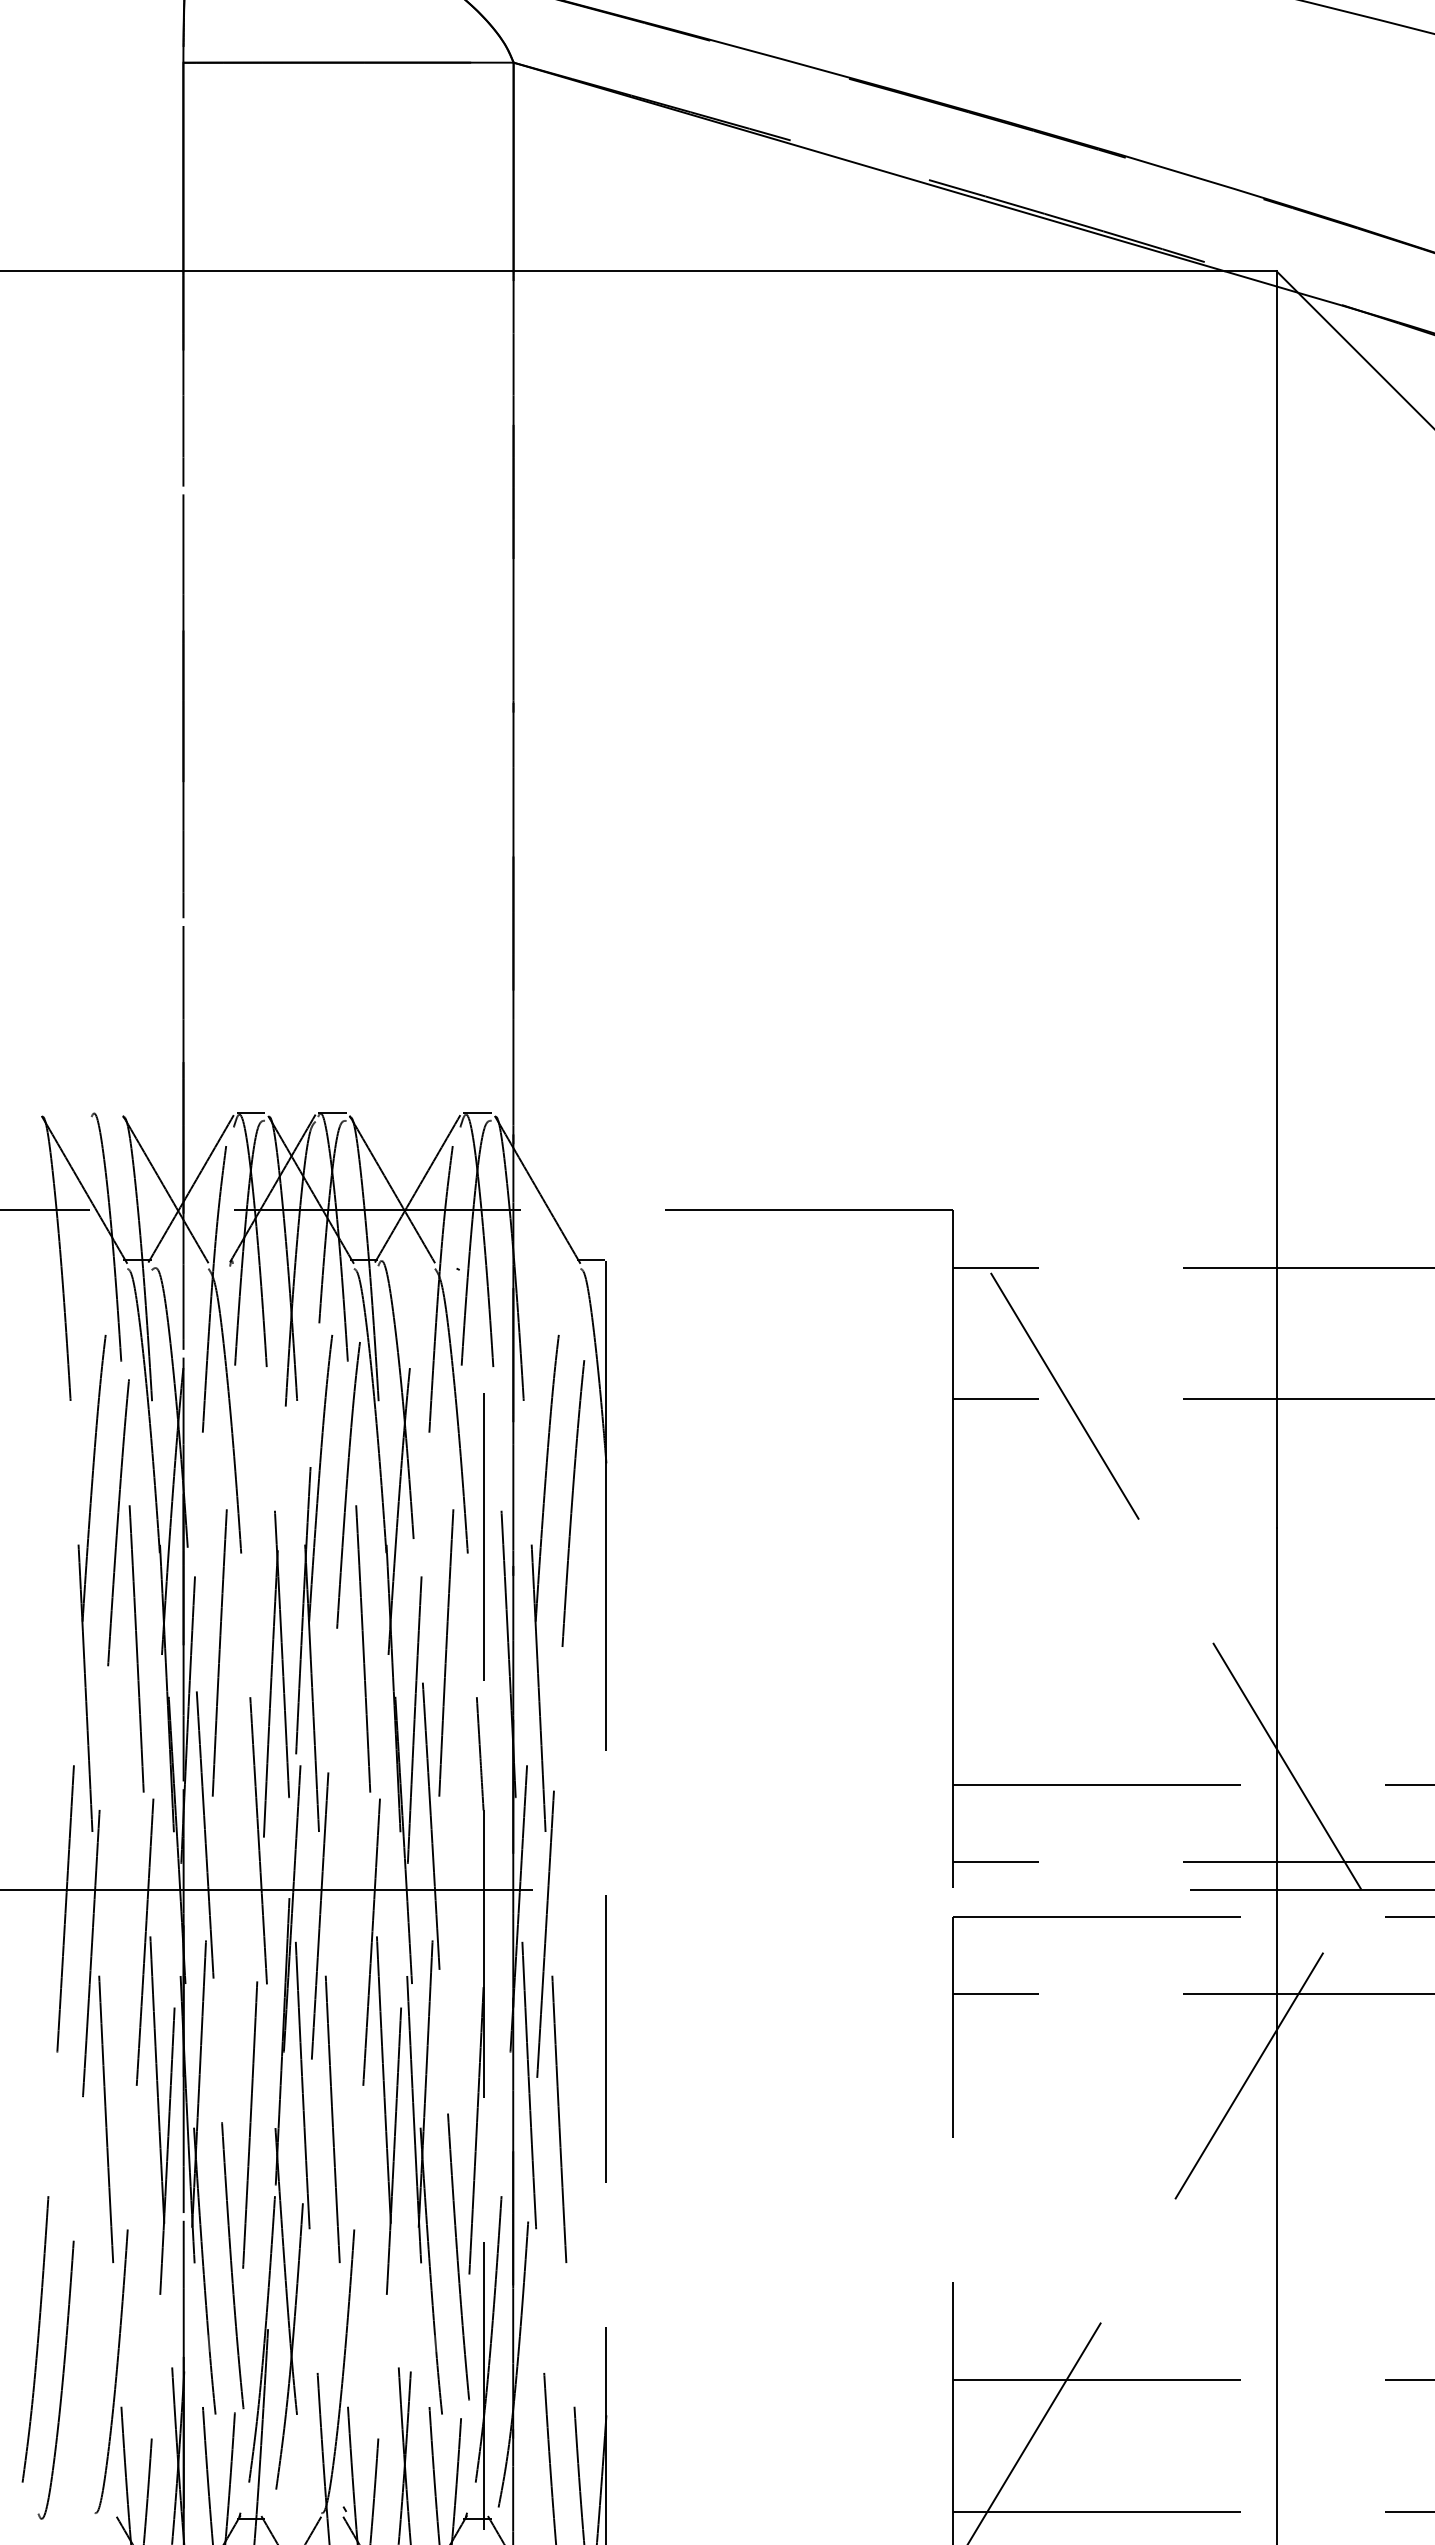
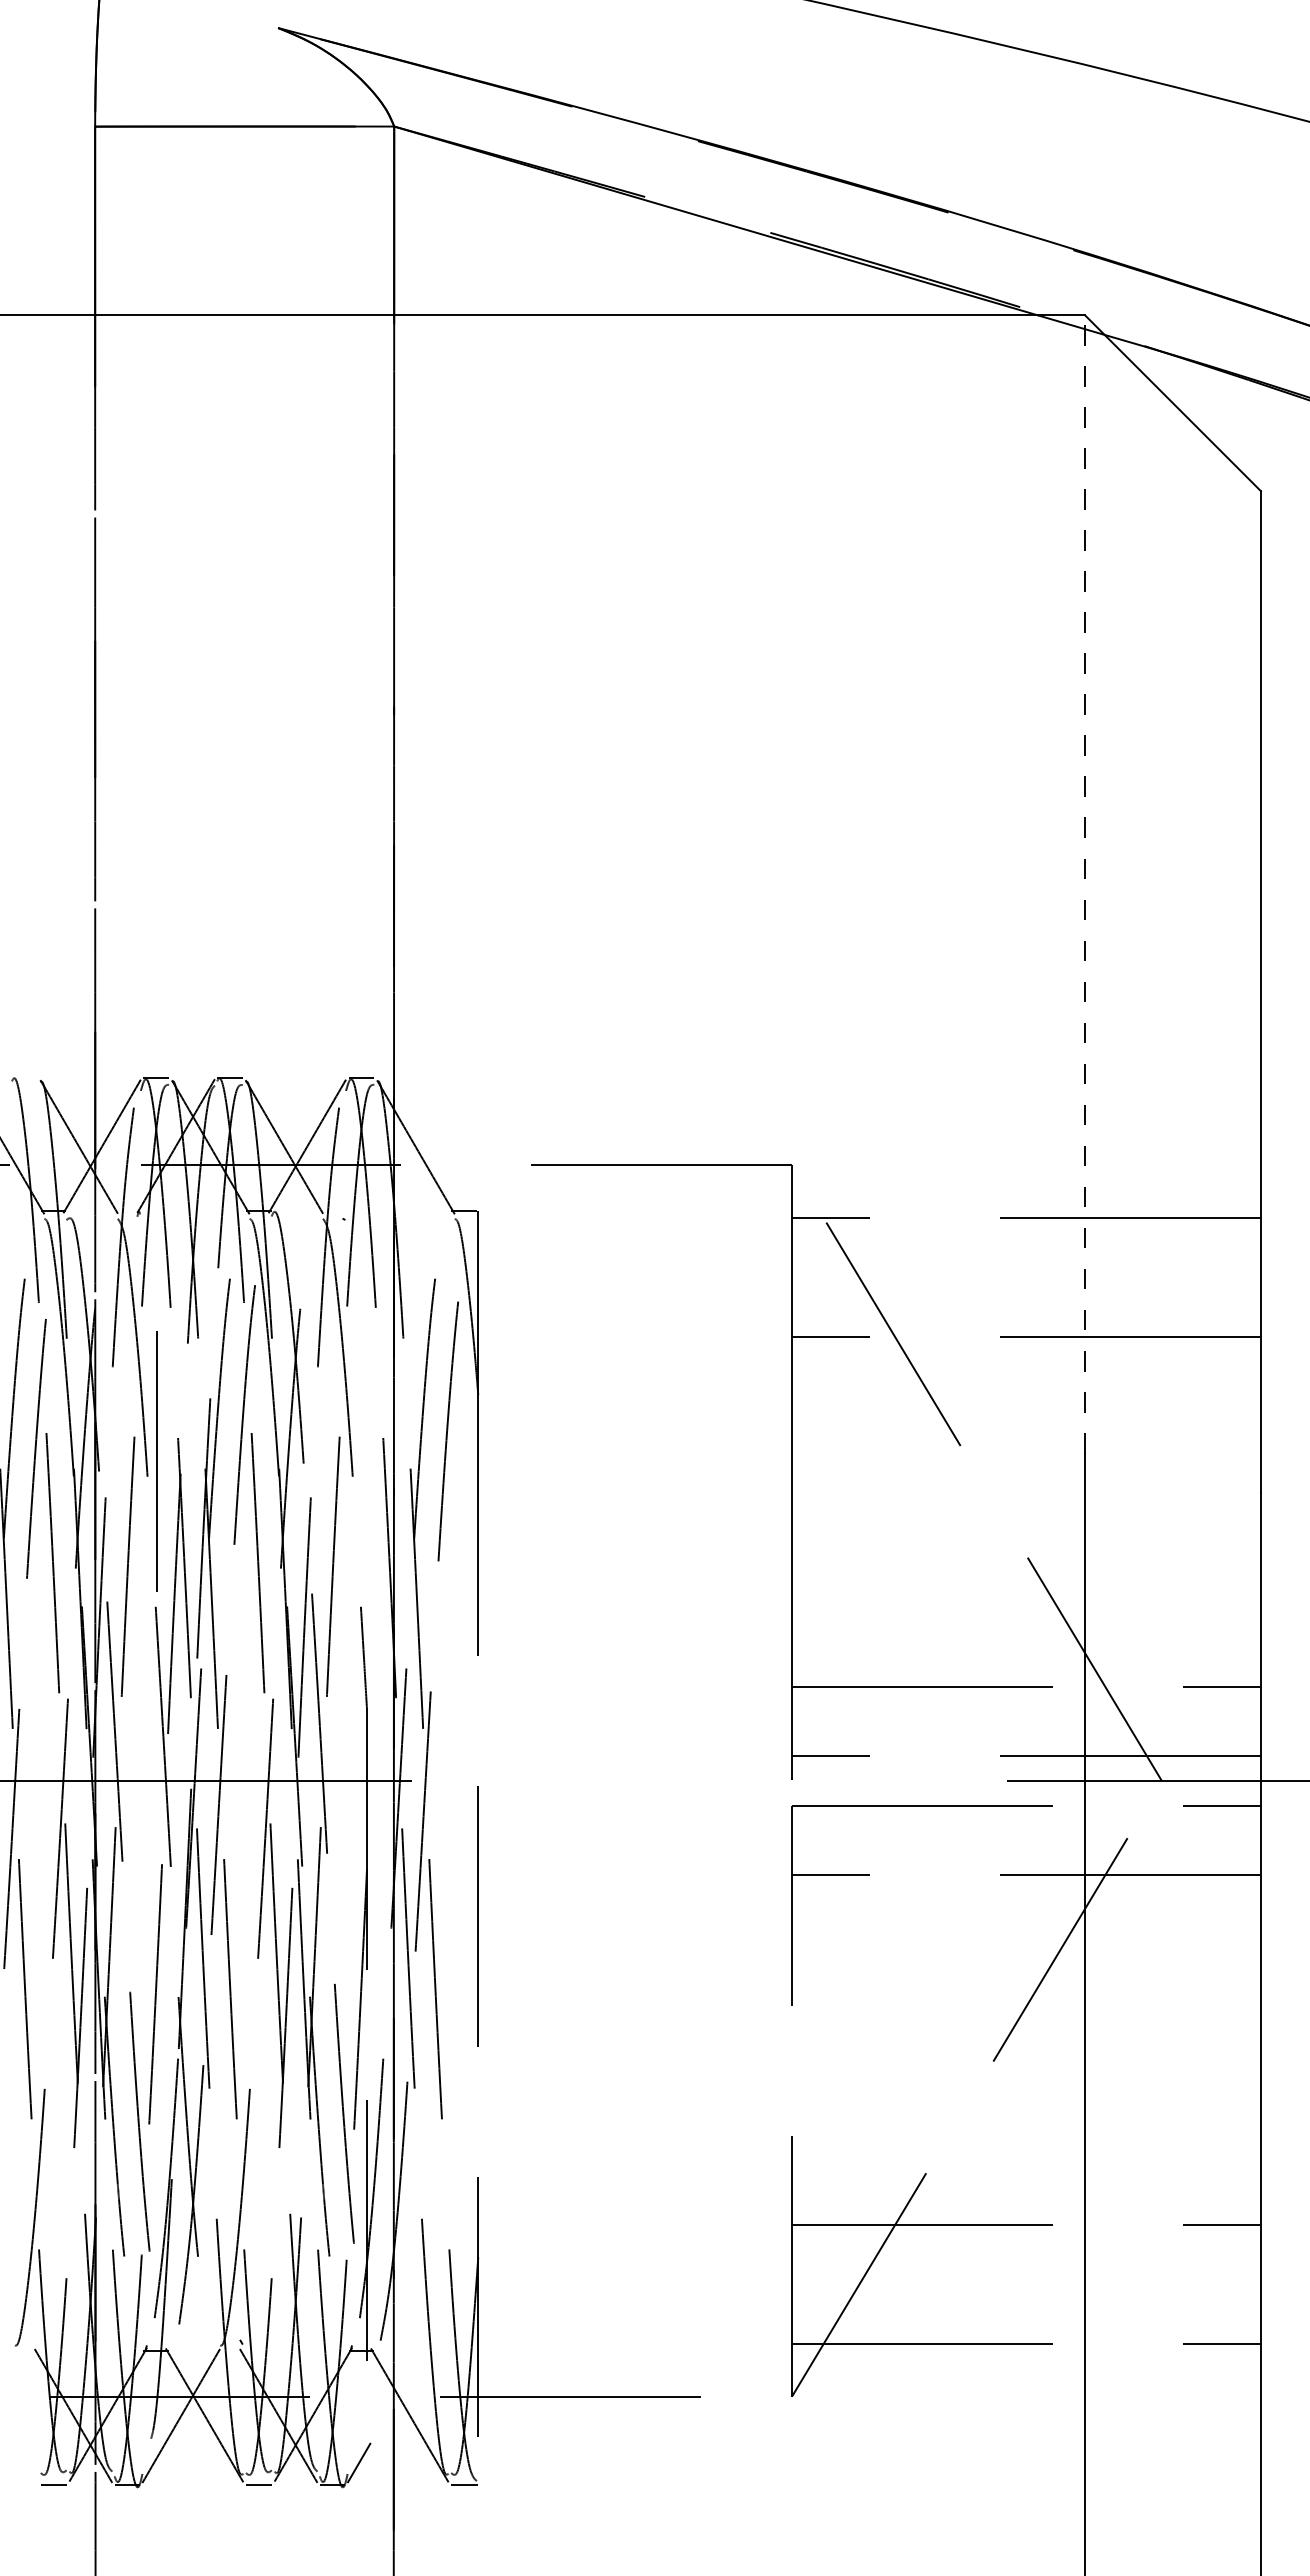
line: (1276, 899) -> (1085, 884), solid -> dashed
line: (483, 1536) -> (156, 1461), moved

